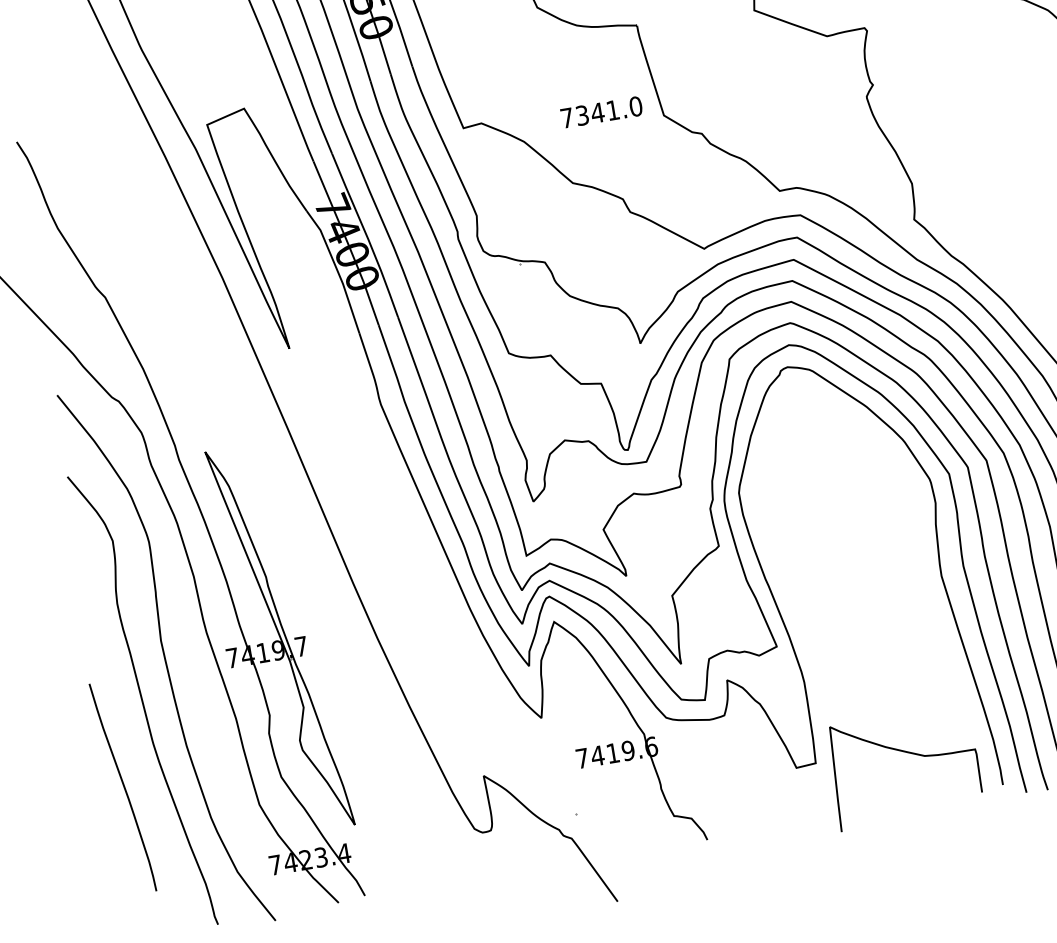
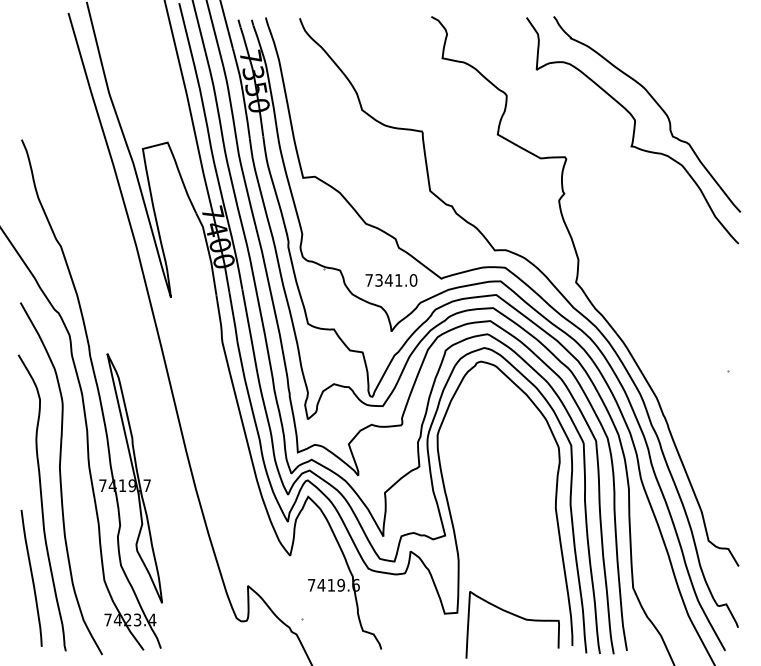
text: (601, 112) -> (391, 280), moved
curve: (122, 786) -> (31, 577), moved

